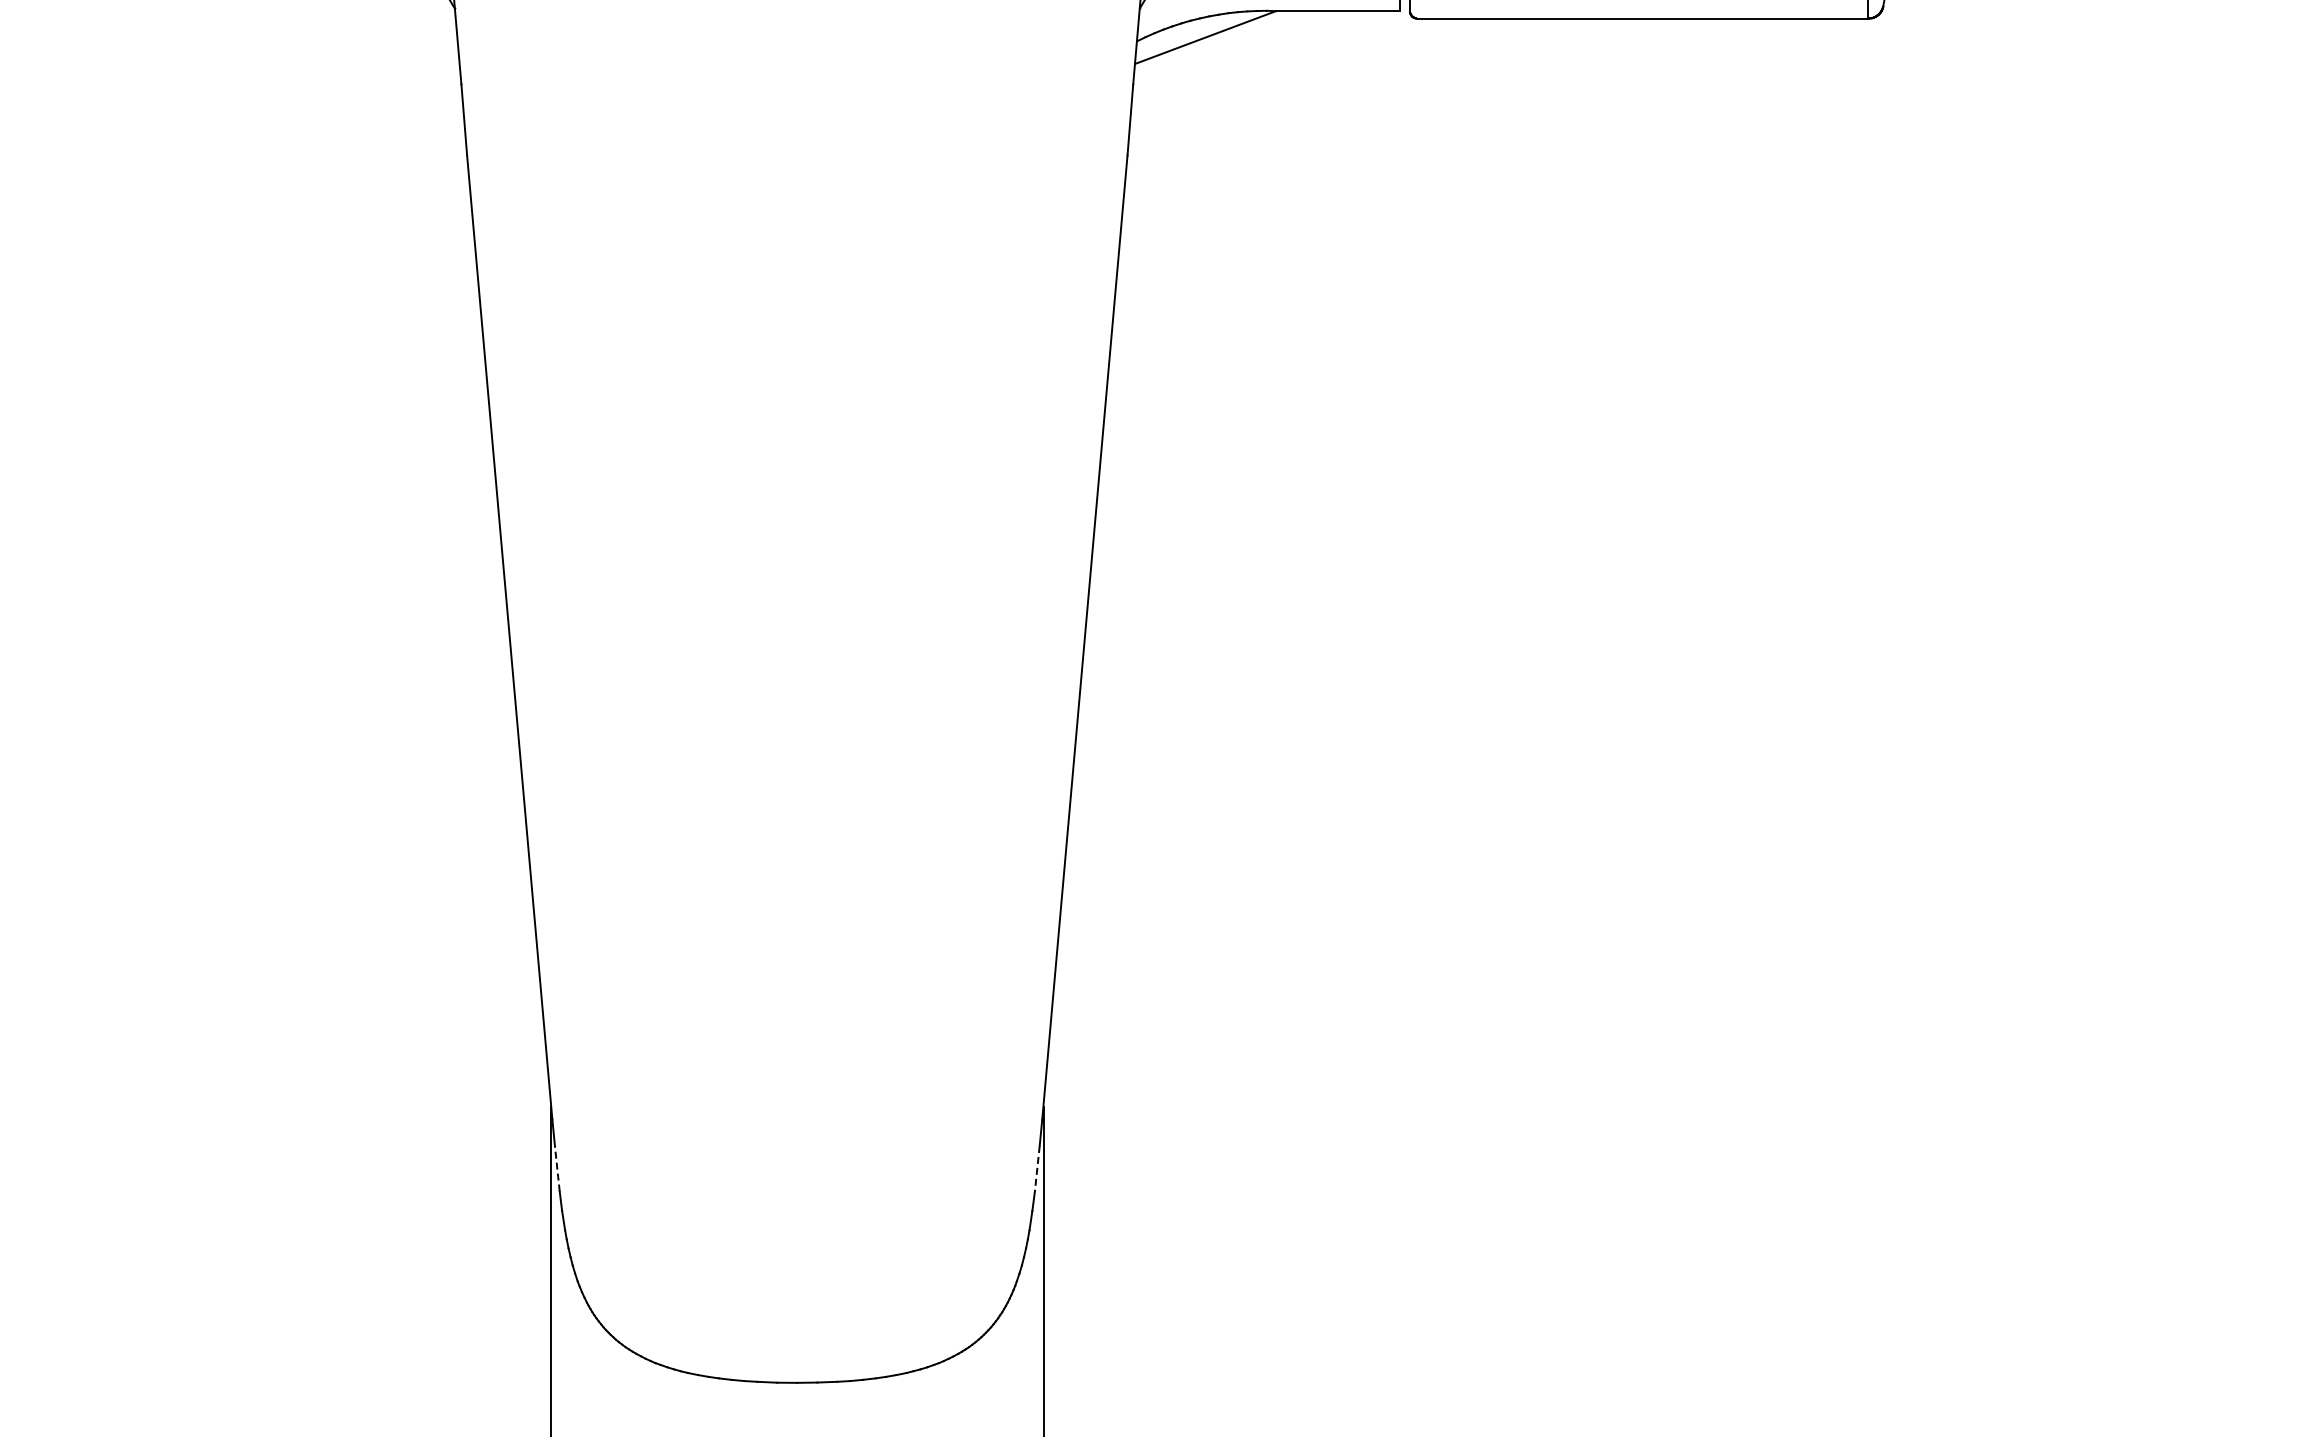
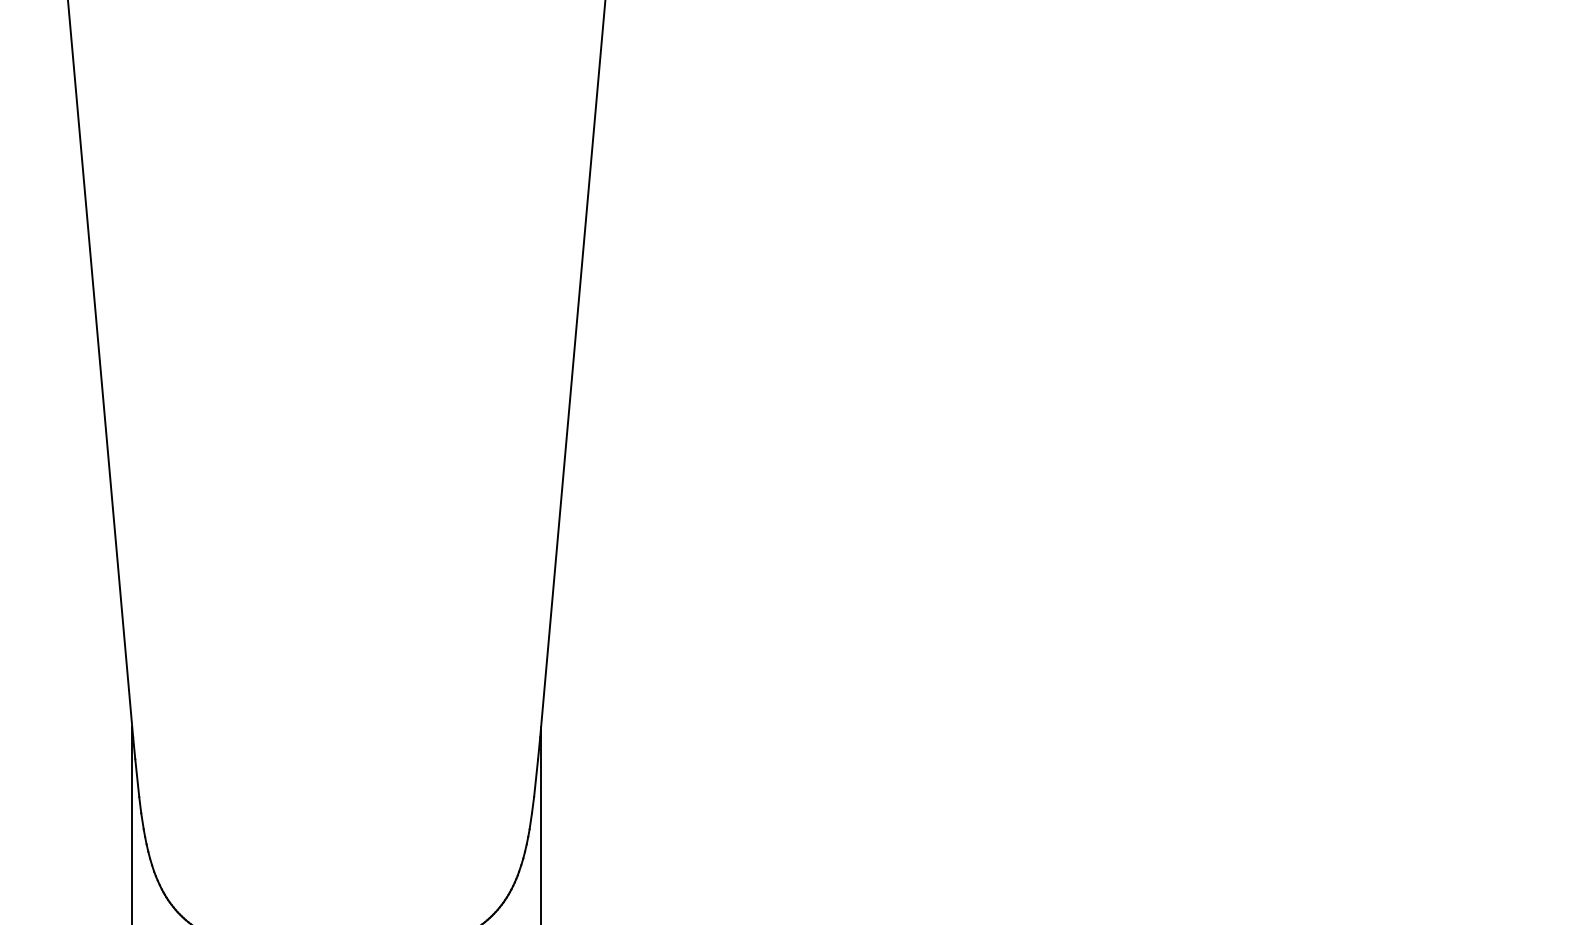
line: (557, 1168) -> (137, 777), dashed -> solid
line: (1037, 1168) -> (536, 777), dashed -> solid

